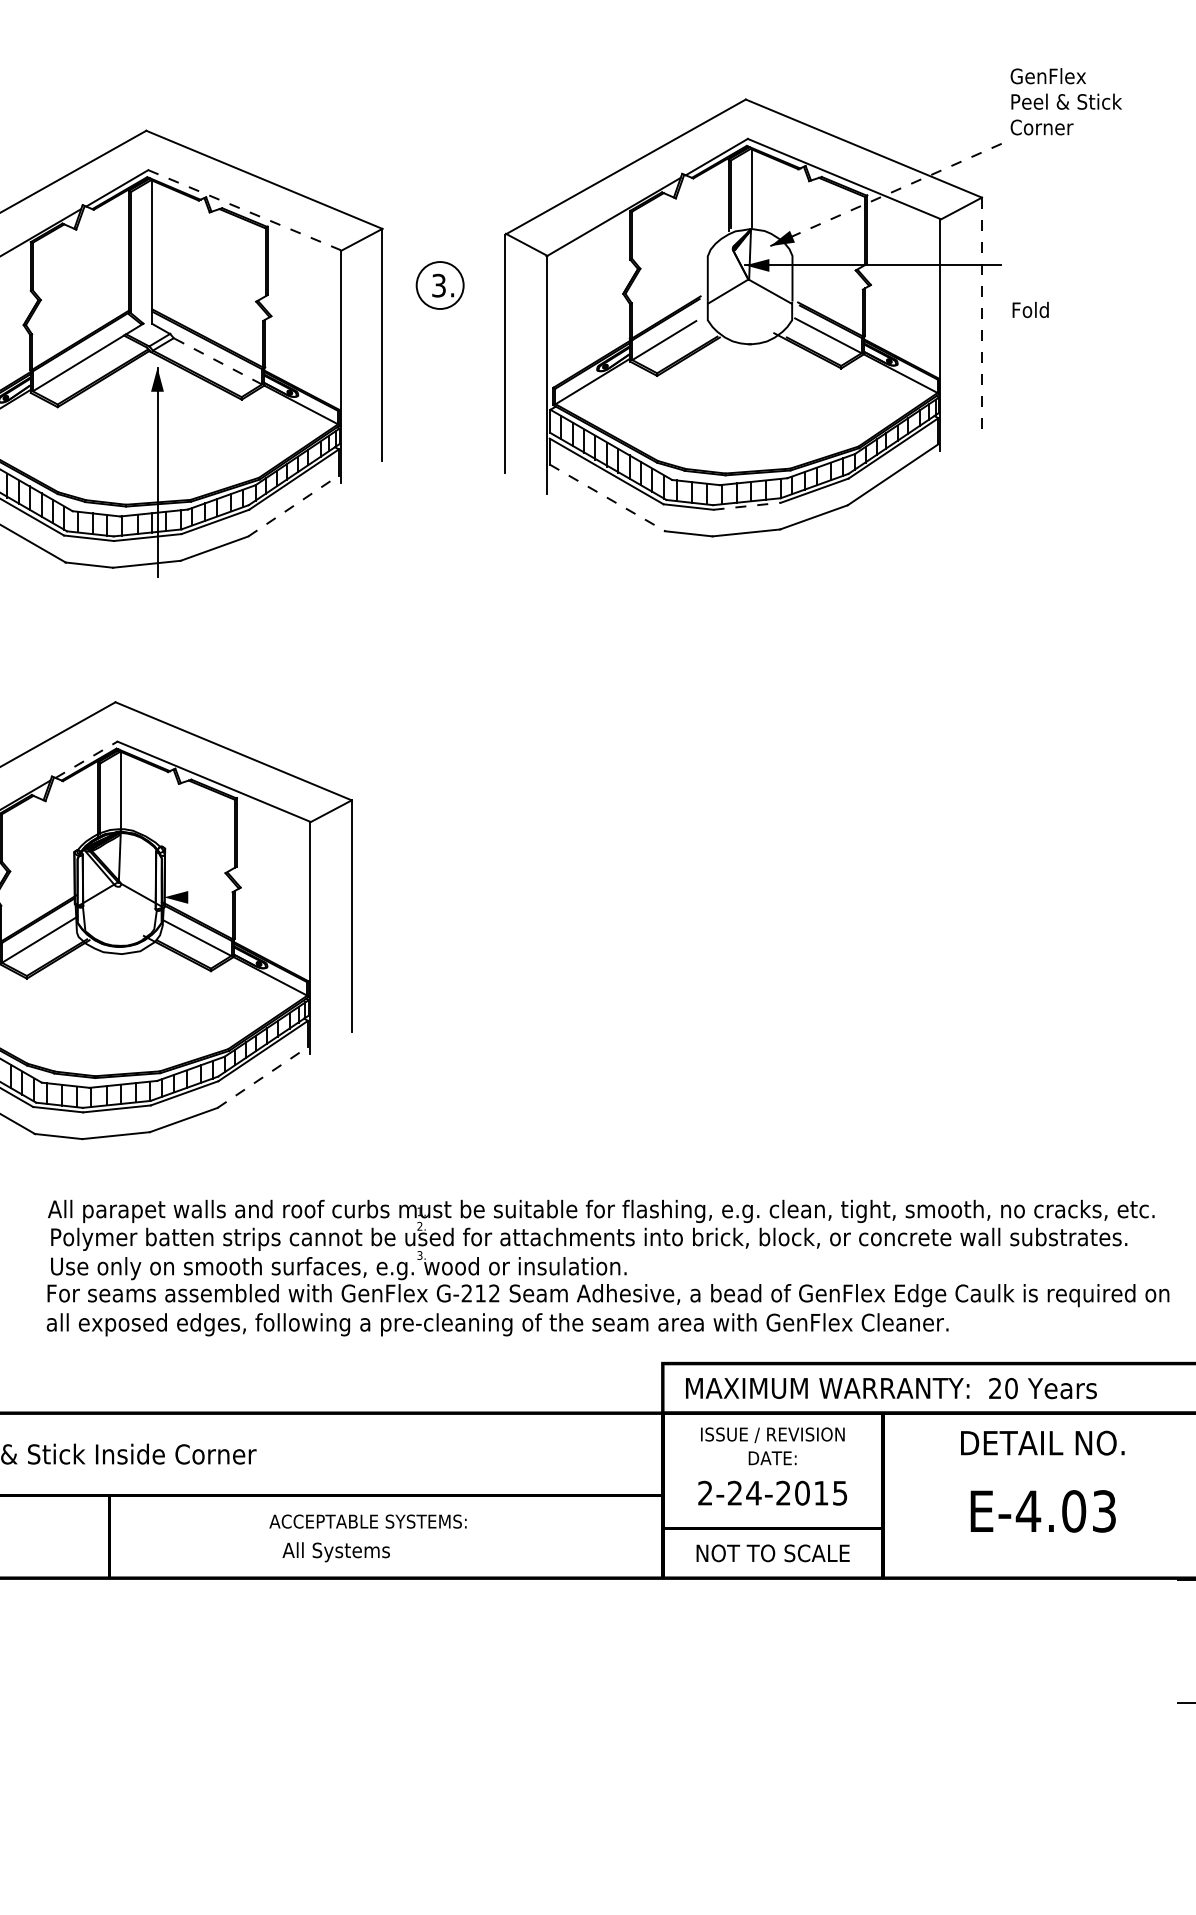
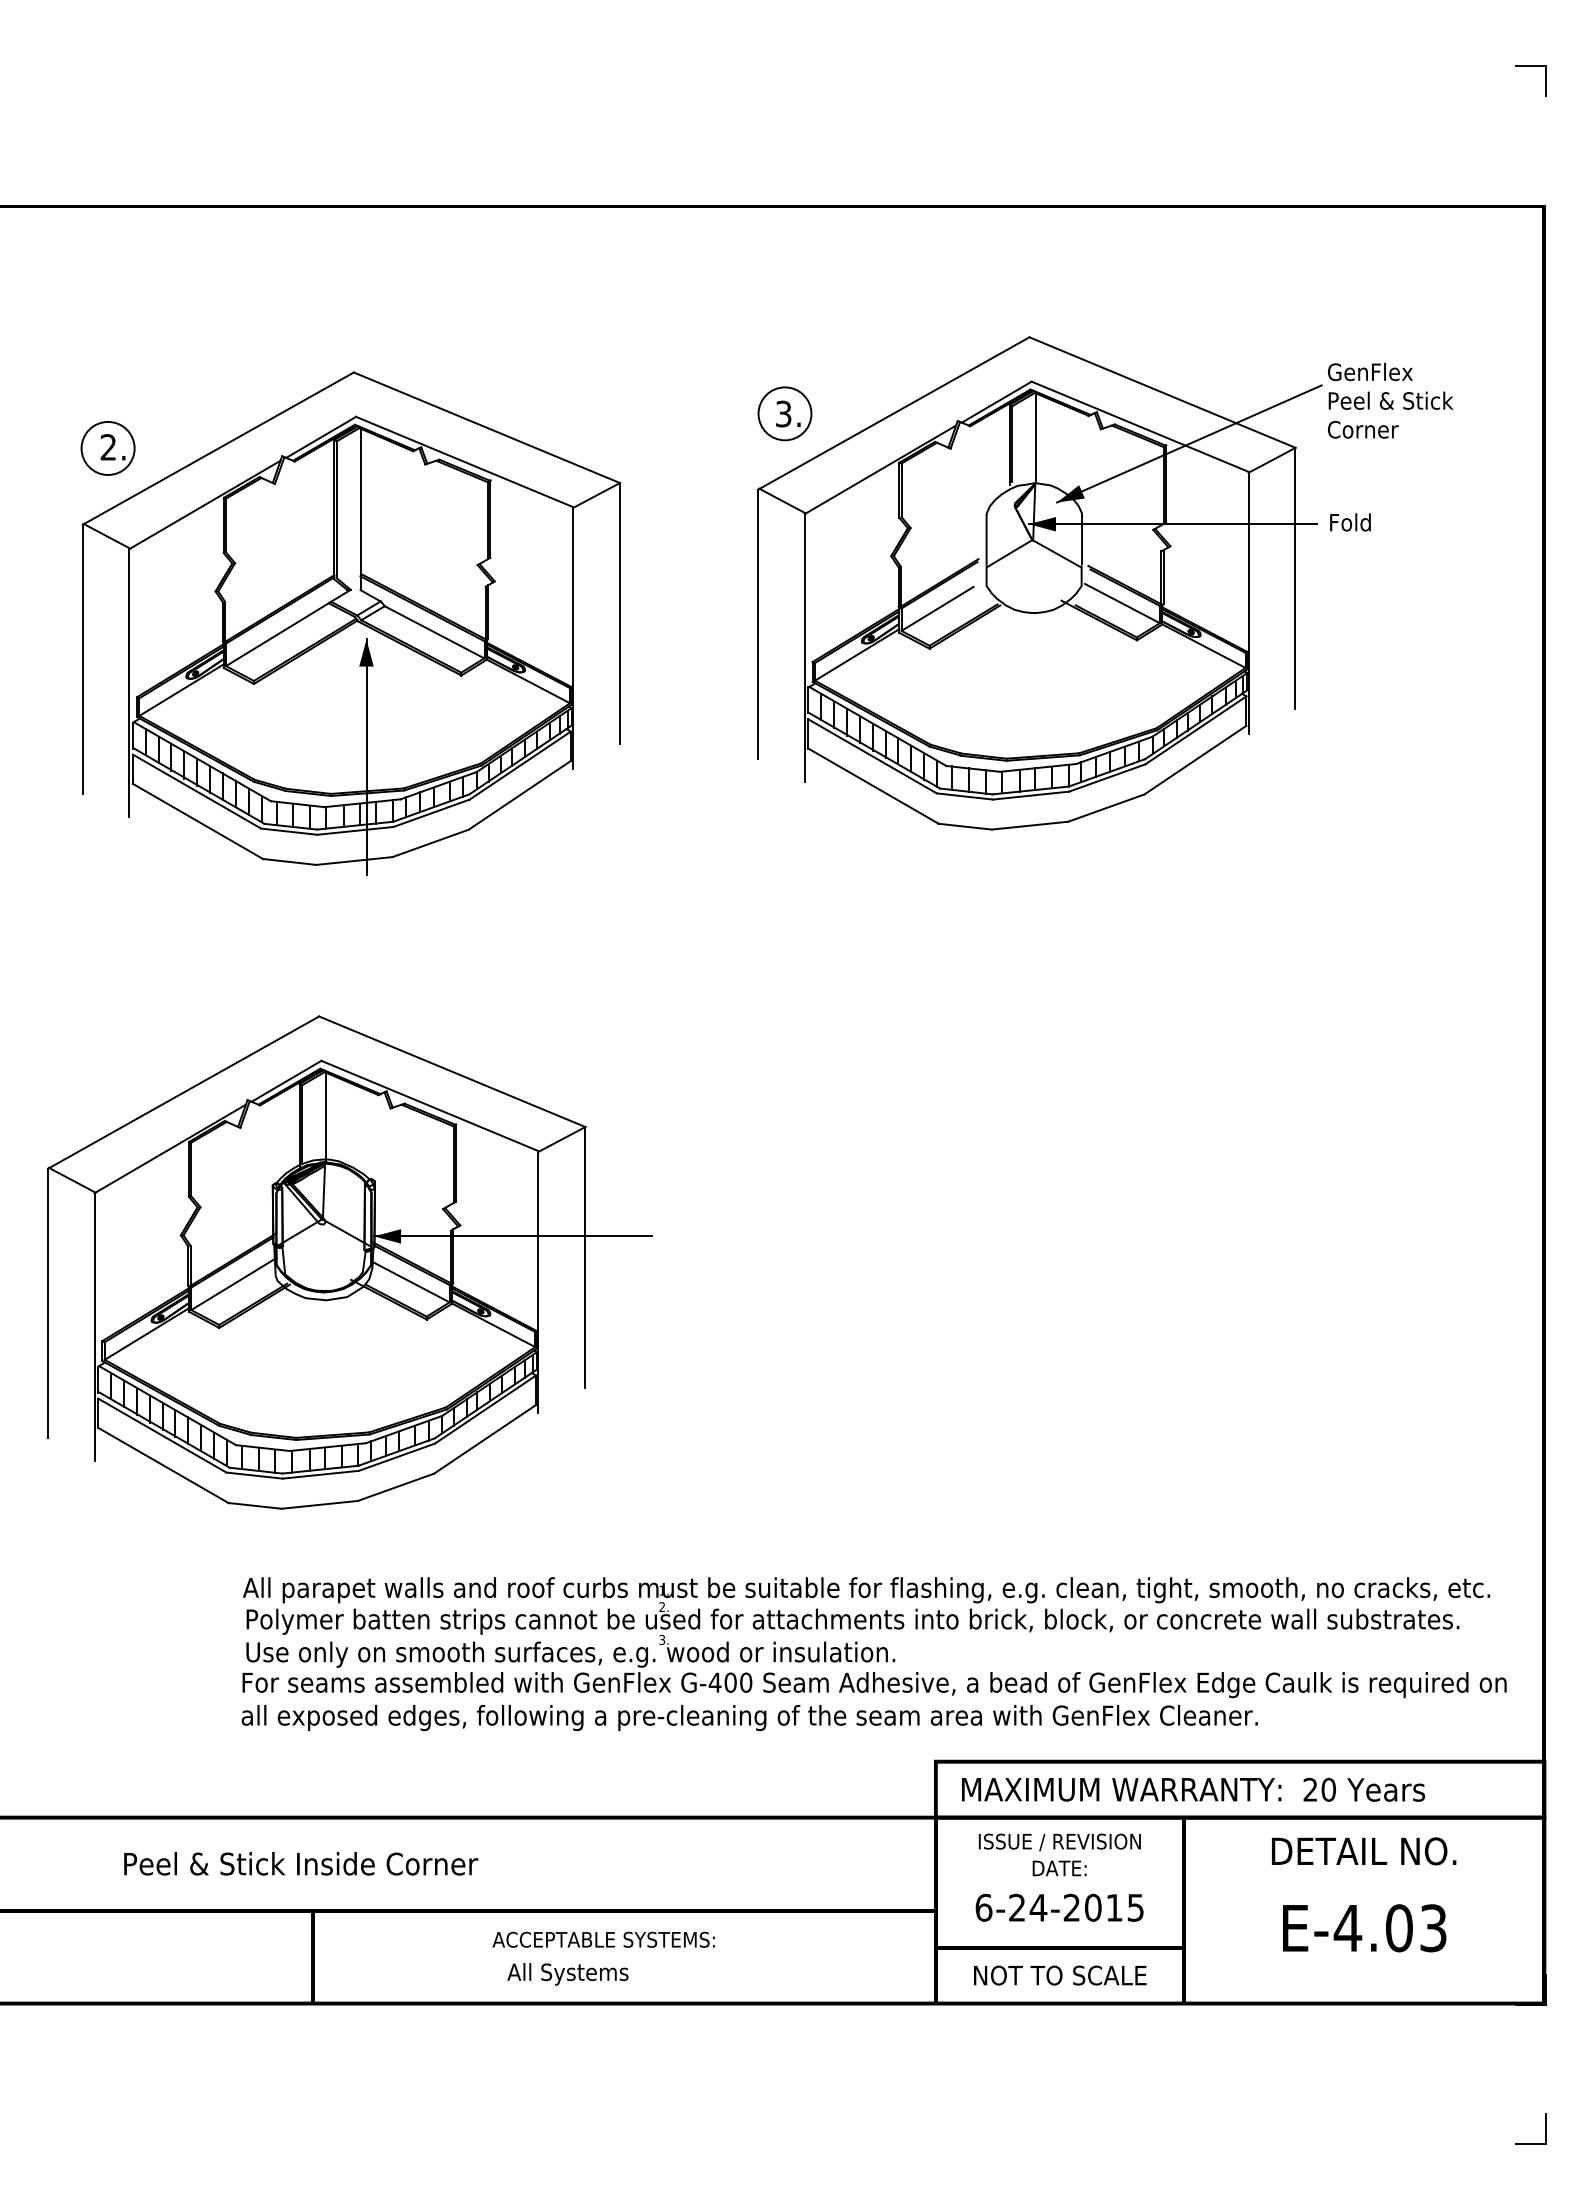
text: (1066, 101) -> (1390, 400), moved
line: (887, 193) -> (1189, 443), dashed -> solid
line: (244, 209) -> (464, 461), dashed -> solid
part: (439, 285) -> (784, 413), moved
text: (1030, 310) -> (1350, 522), moved
line: (981, 313) -> (1295, 578), dashed -> solid
line: (217, 361) -> (434, 632), dashed -> solid
line: (608, 498) -> (874, 786), dashed -> solid
line: (294, 506) -> (520, 795), dashed -> solid
line: (747, 506) -> (1031, 795), dashed -> solid
line: (86, 759) -> (286, 1081), dashed -> solid
line: (287, 897) -> (512, 1236), added
line: (263, 1077) -> (485, 1439), dashed -> solid
text: (480, 1293) -> (730, 1682), G-212 -> G-400
text: (705, 1492) -> (983, 1907), 2-24-2015 -> 6-24-2015

